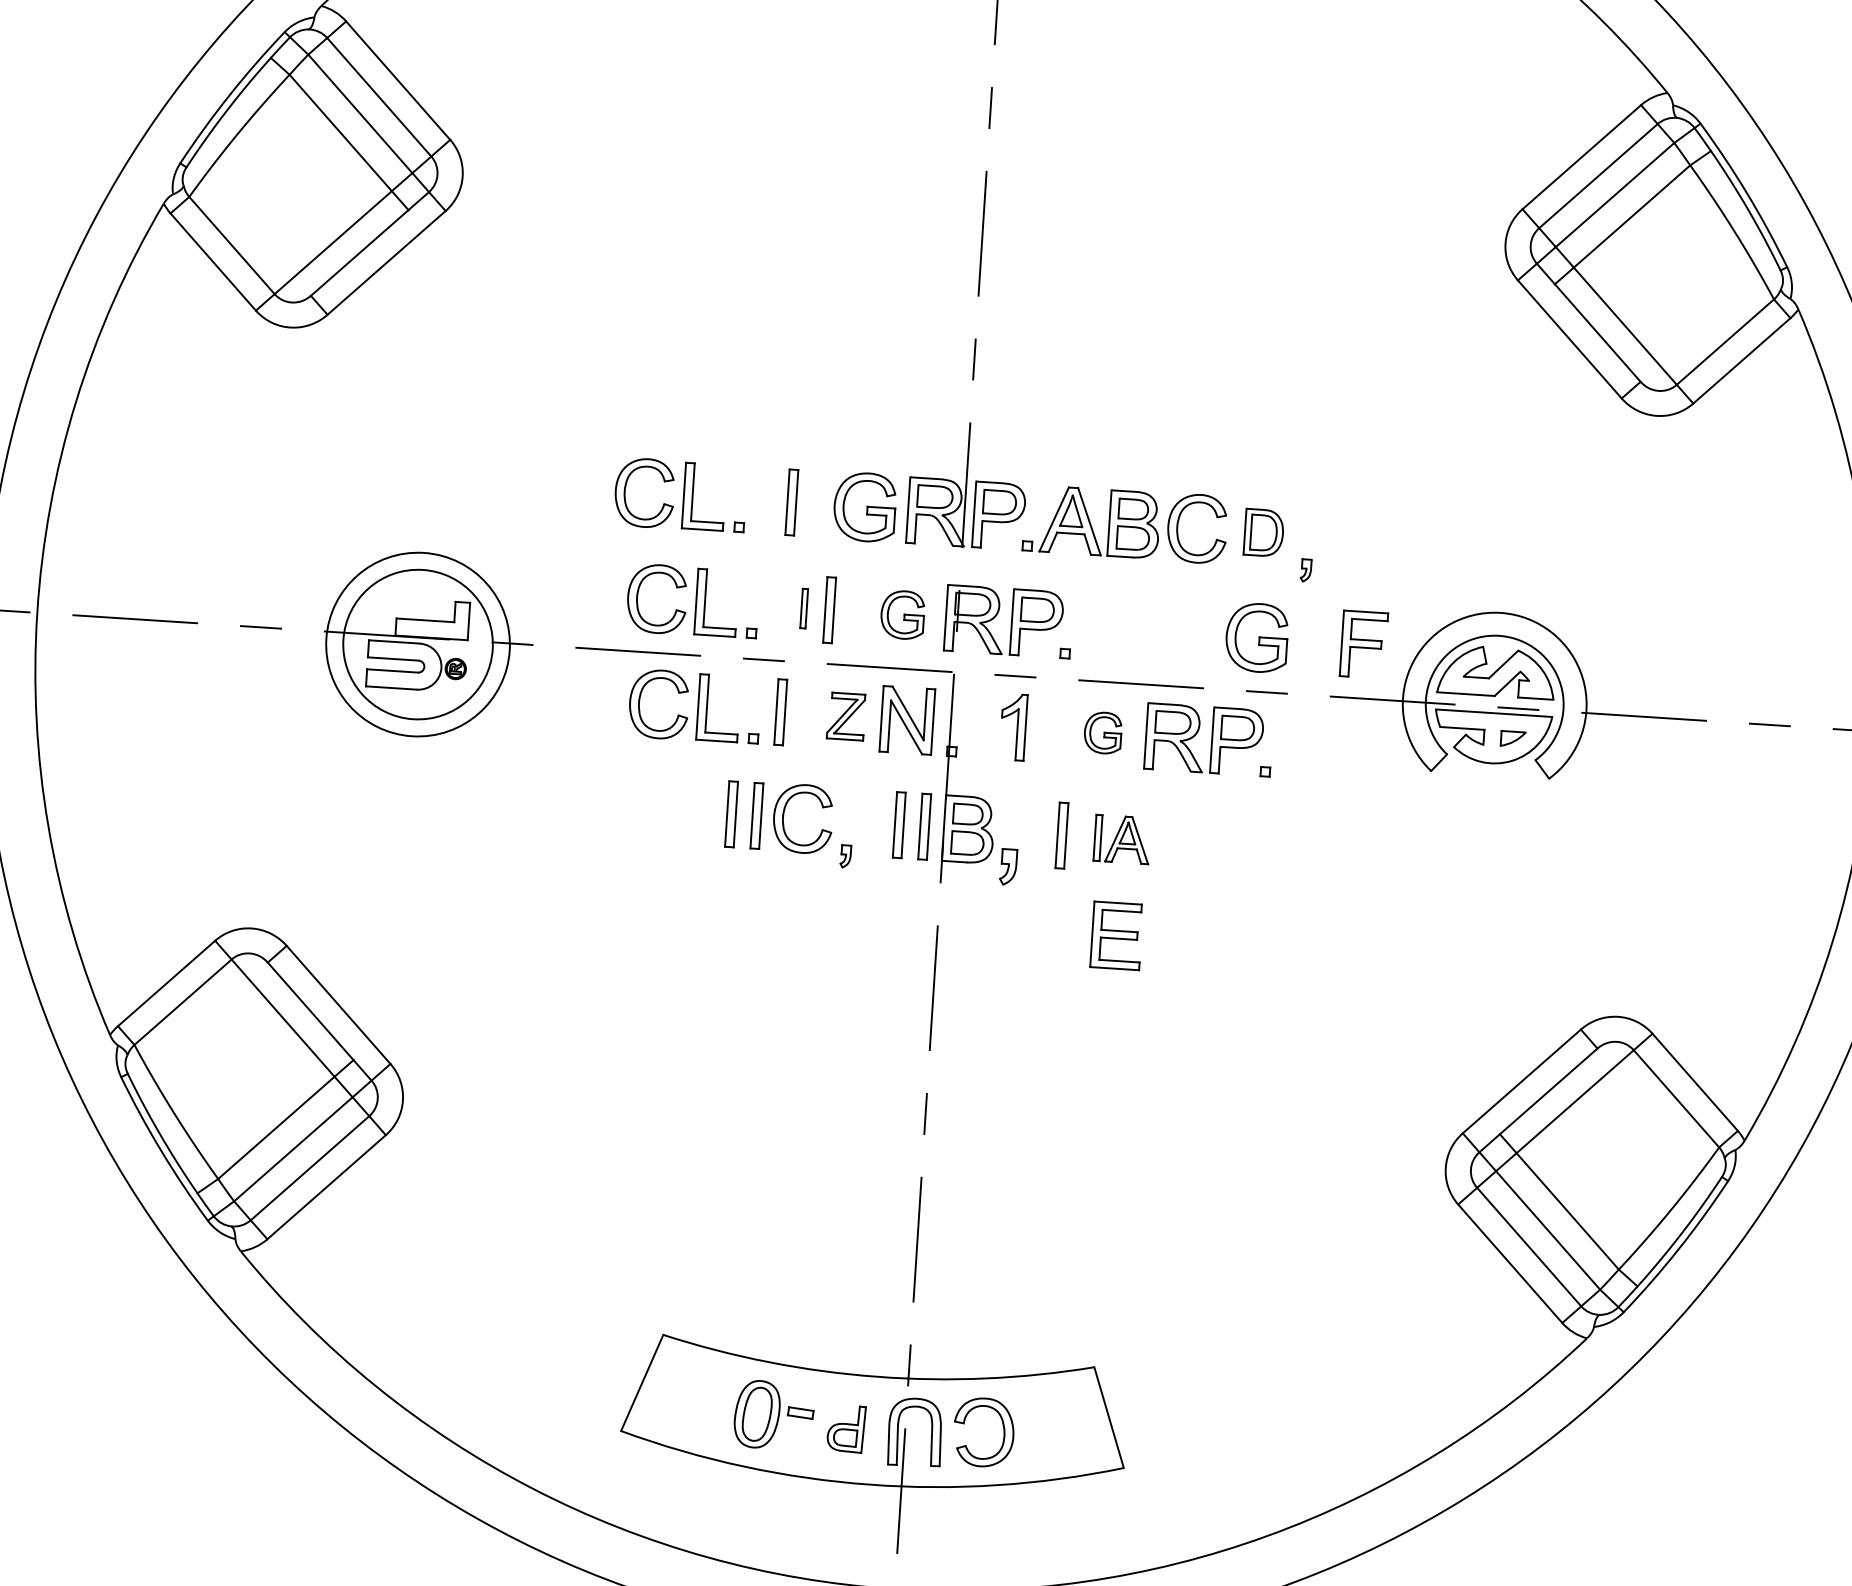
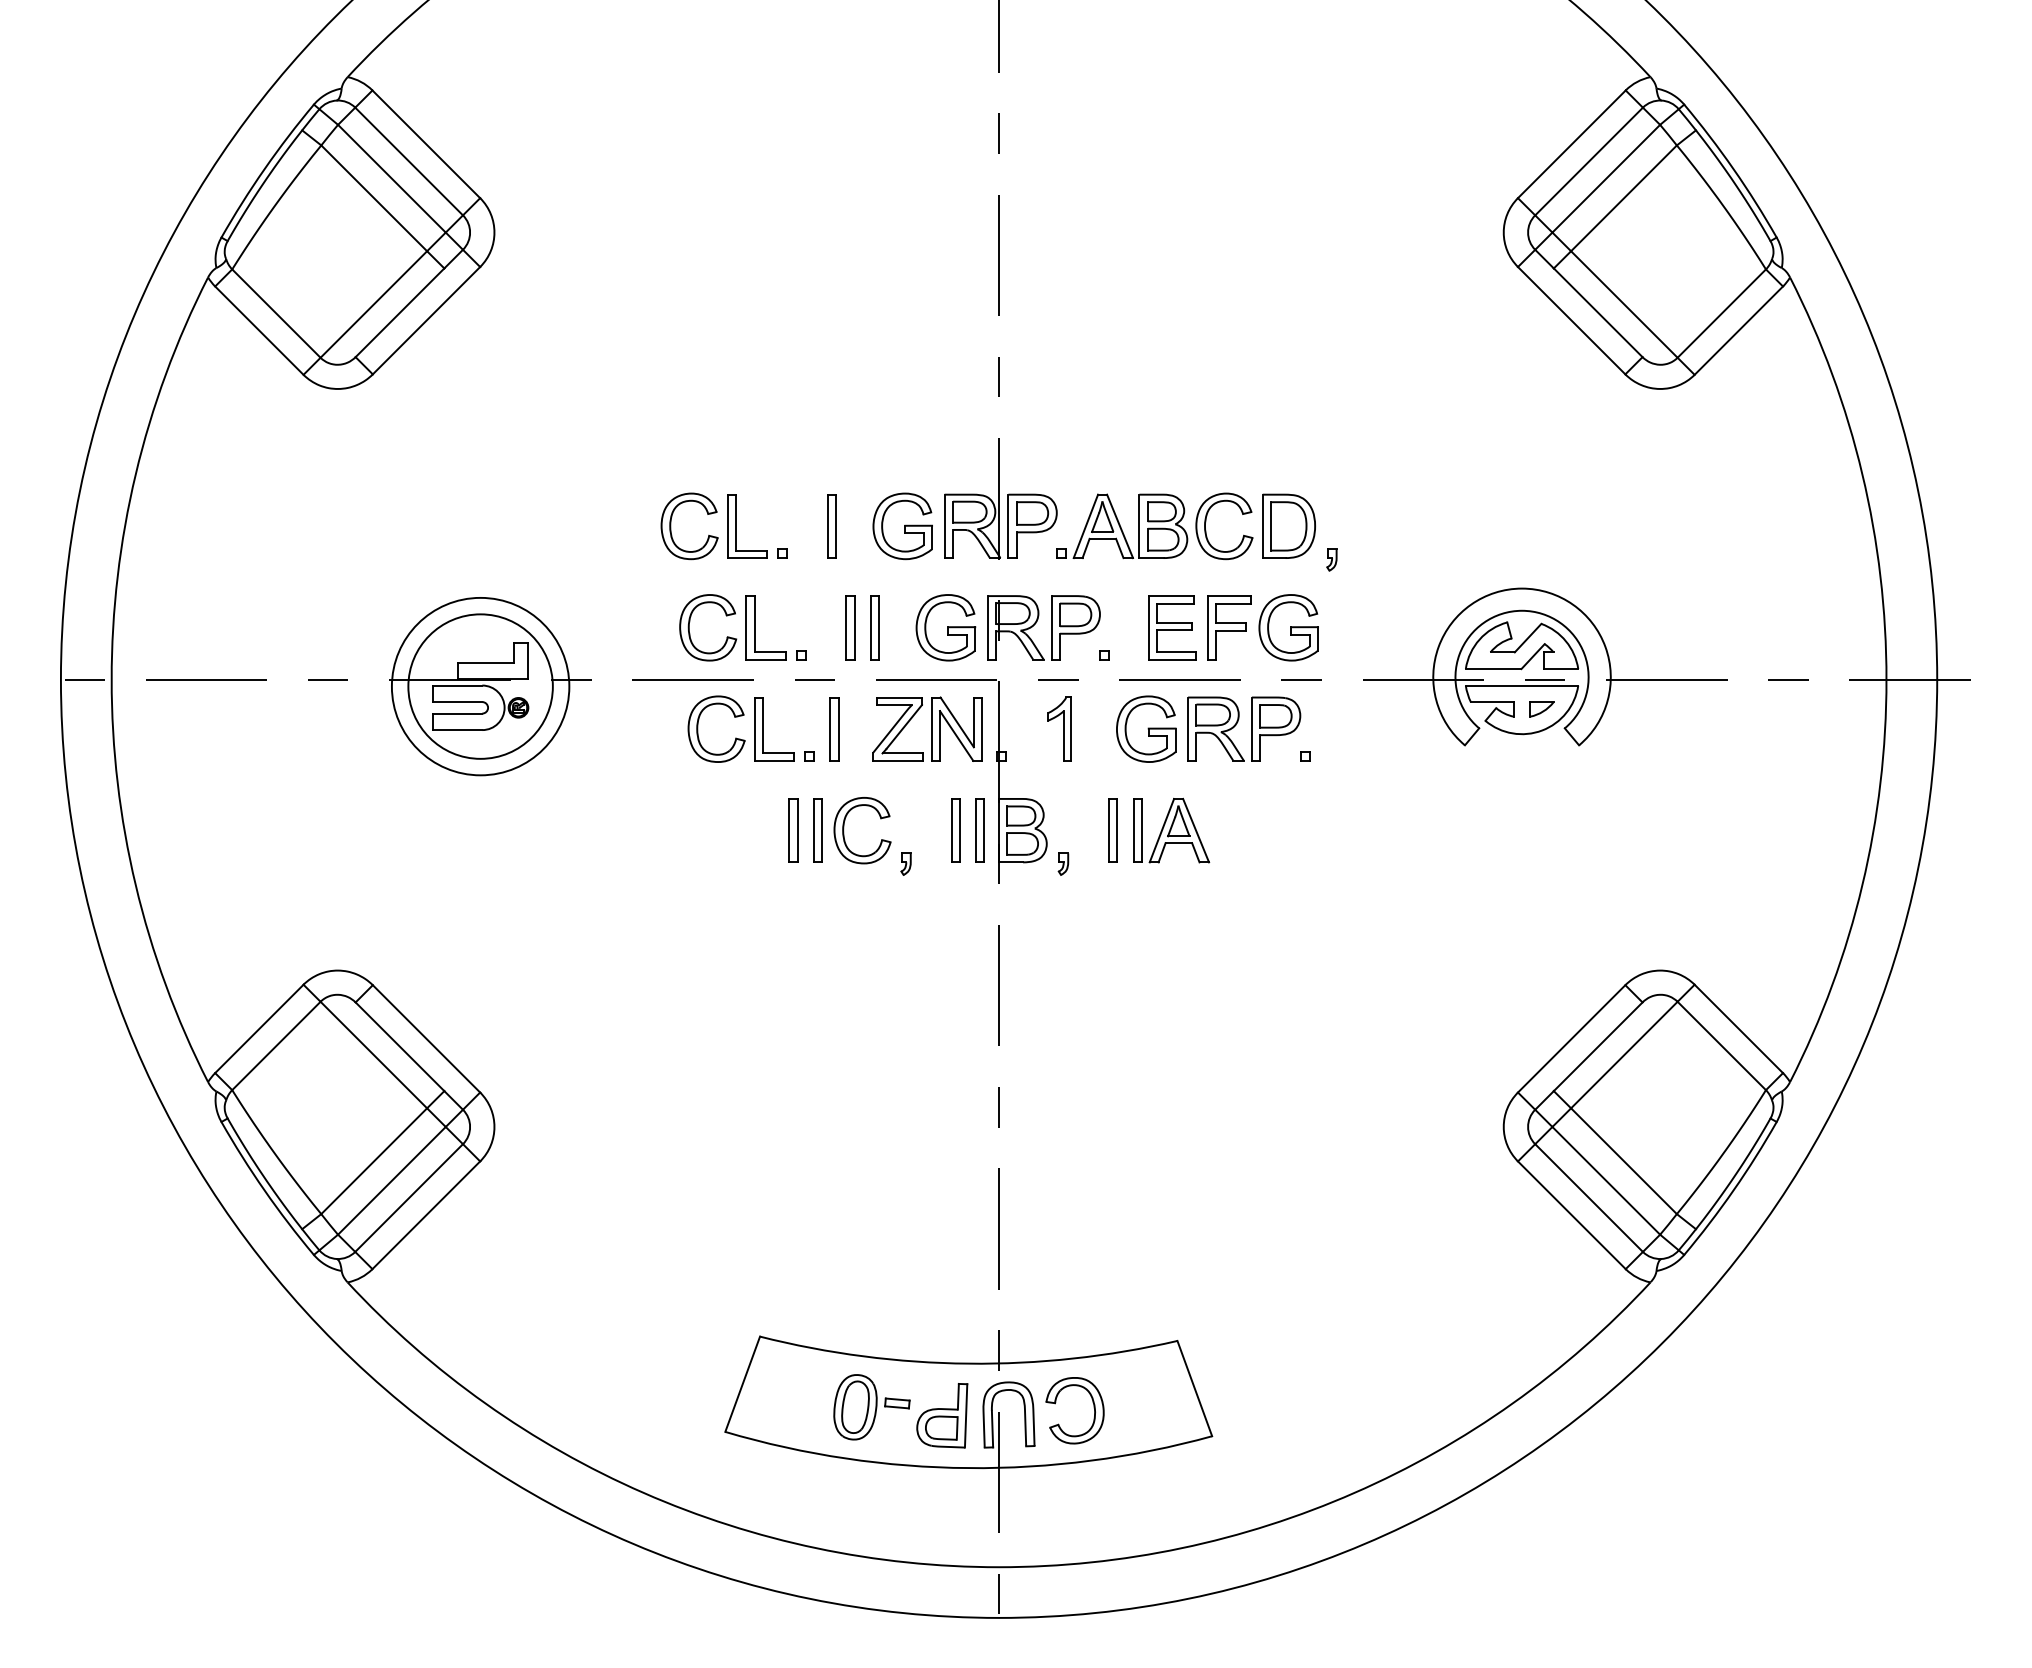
part: (1263, 532) -> (1288, 525), size x1.43
part: (804, 608) -> (850, 627), size x1.67
part: (902, 614) -> (945, 627), size x1.43
part: (1364, 644) -> (1229, 627), moved
part: (845, 716) -> (897, 729), size x1.43
part: (1103, 732) -> (1146, 728), size x1.67
part: (1122, 839) -> (1171, 830), size x1.43
part: (1008, 866) -> (1063, 863), size x0.62
part: (1117, 935) -> (1172, 627), moved
part: (846, 1428) -> (942, 1415), size x1.43

